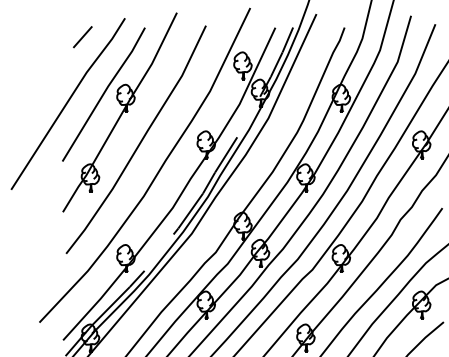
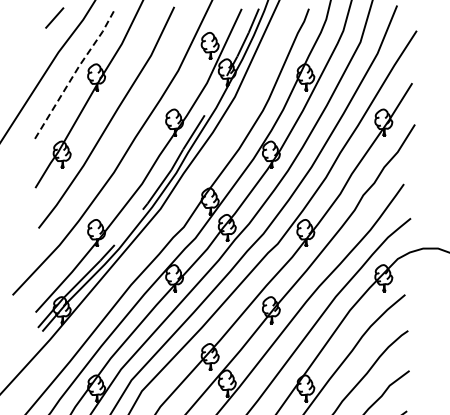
line: (104, 93) -> (75, 72), solid -> dashed

